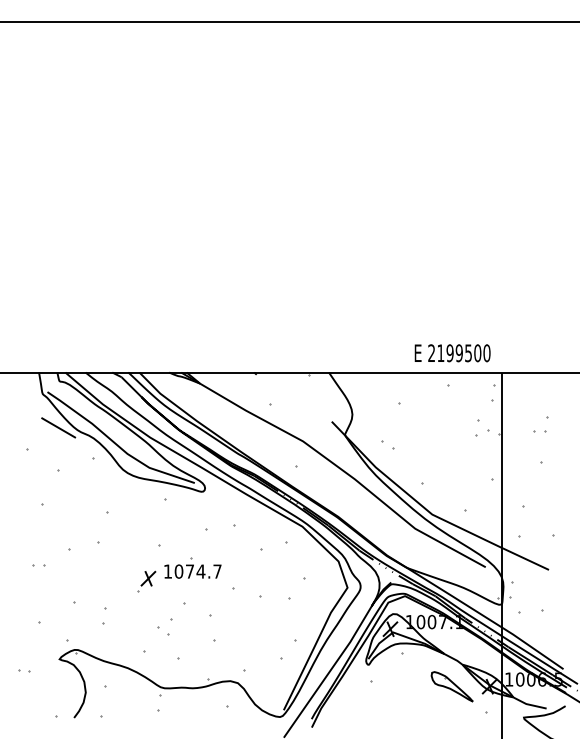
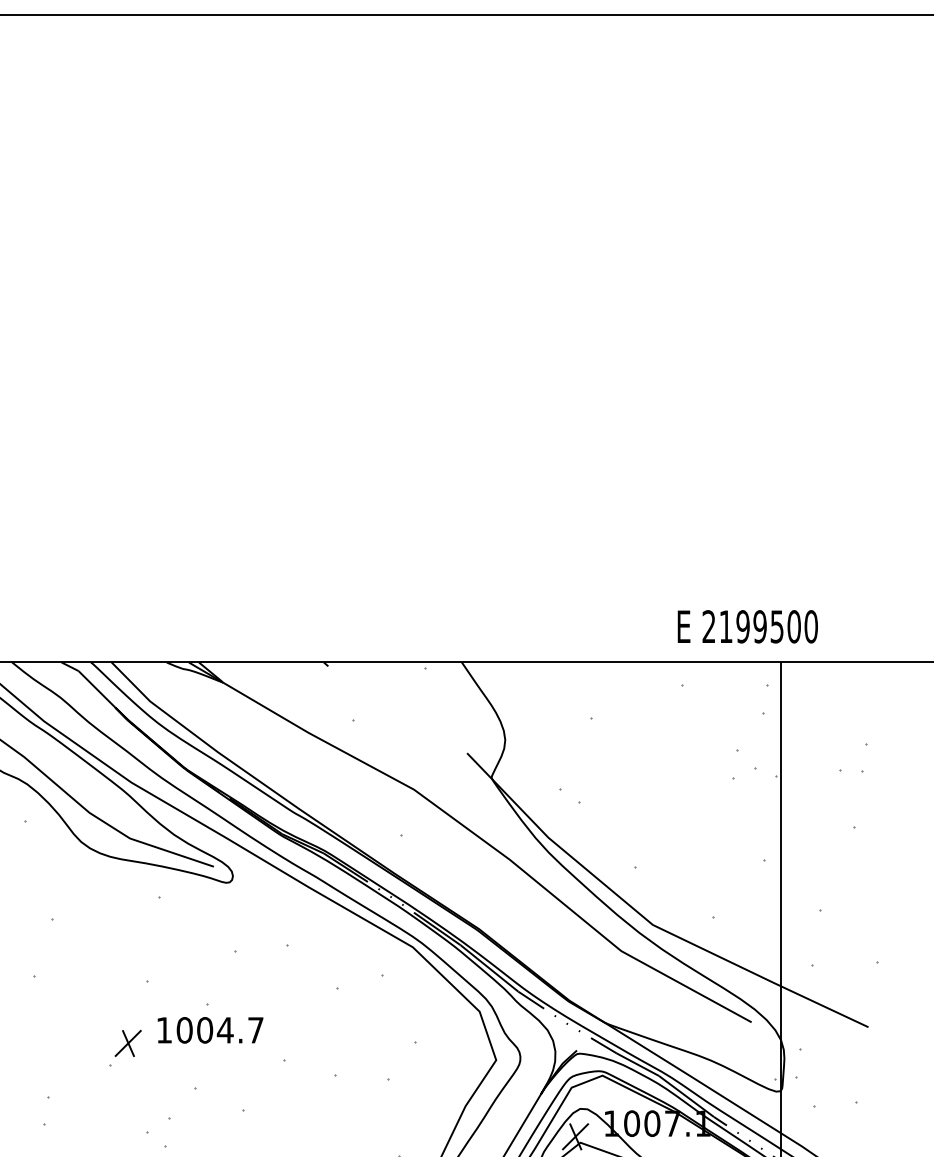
text: (452, 353) -> (747, 627), moved
text: (189, 571) -> (204, 1030), 1074.7 -> 1004.7

